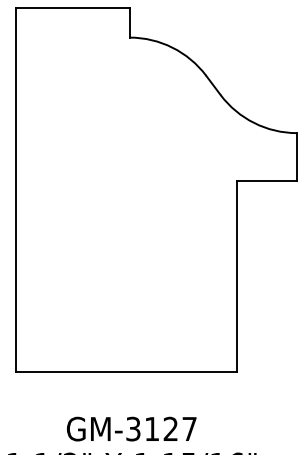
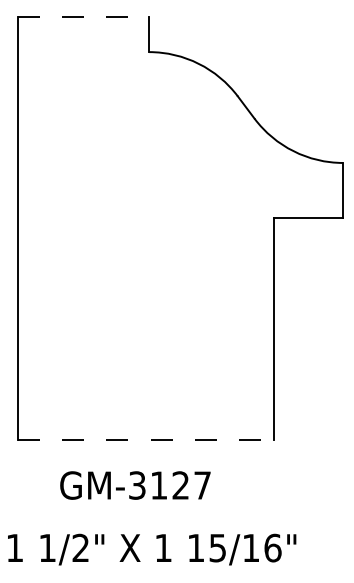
line: (73, 7) -> (83, 17), solid -> dashed
line: (127, 372) -> (146, 440), solid -> dashed
text: (131, 429) -> (135, 485), moved

